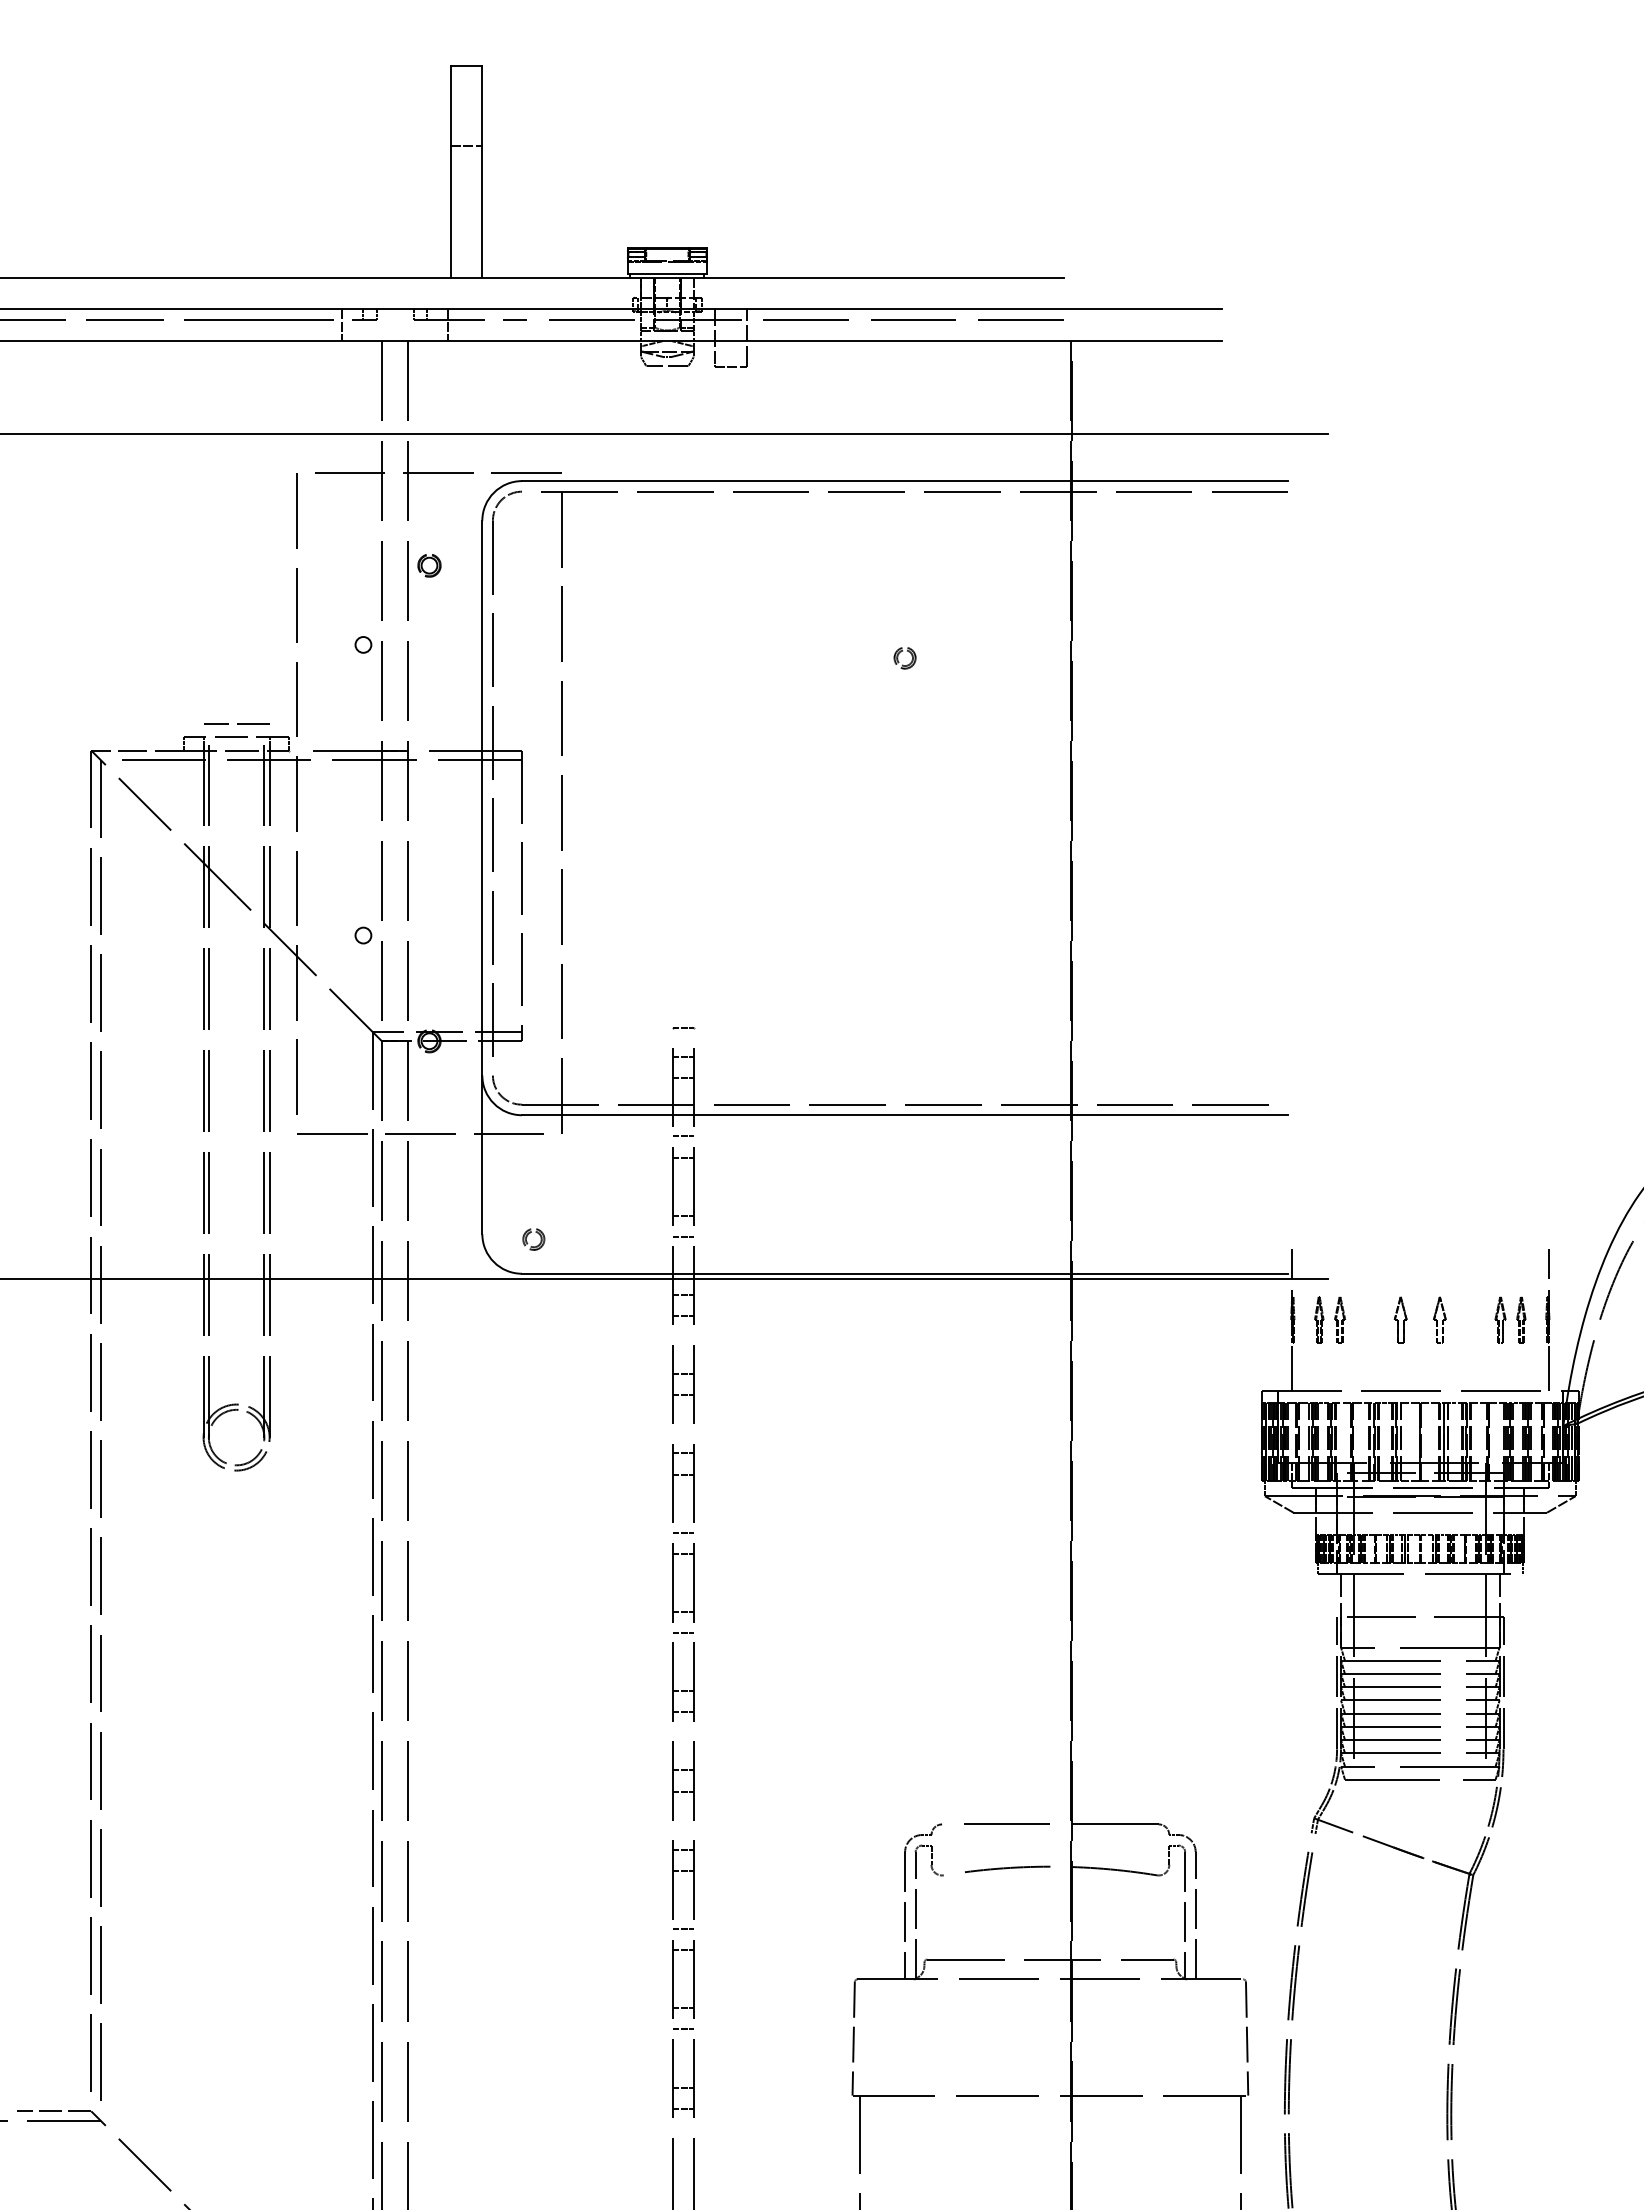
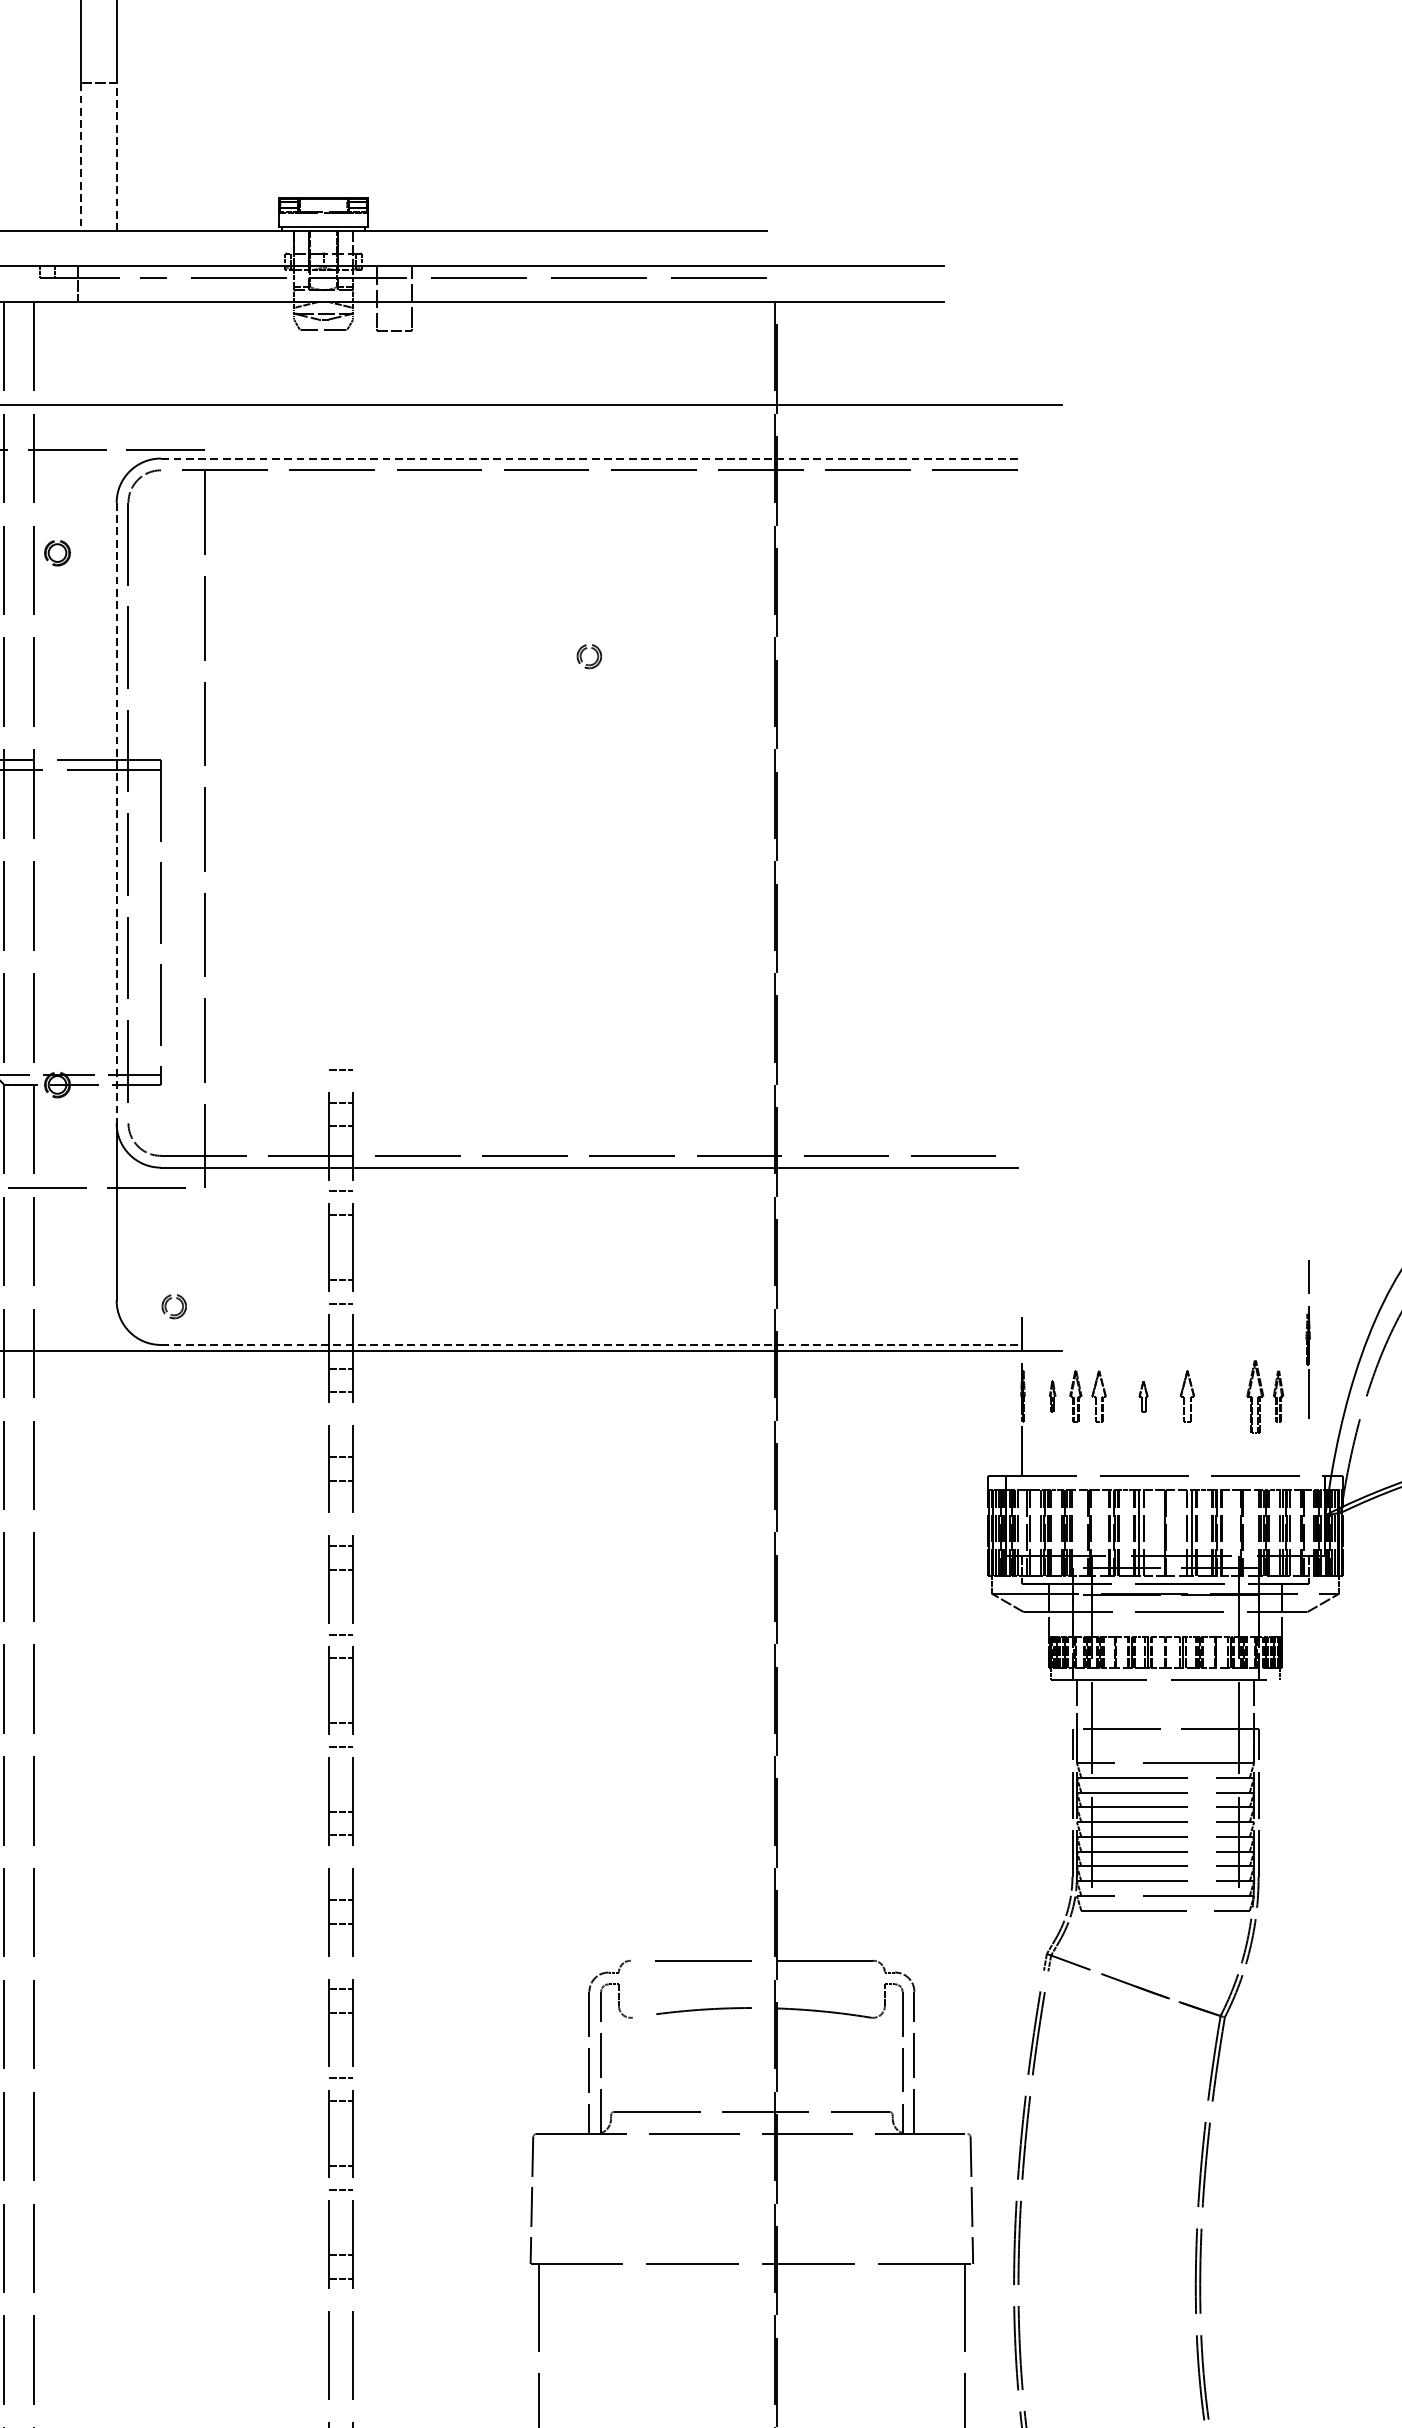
line: (482, 211) -> (116, 157), solid -> dashed
line: (450, 212) -> (81, 158), solid -> dashed
line: (904, 481) -> (588, 458), solid -> dashed
line: (482, 798) -> (116, 813), solid -> dashed
line: (904, 1273) -> (588, 1344), solid -> dashed
part: (1319, 1319) -> (1052, 1396), size x0.6
part: (1360, 1319) -> (1098, 1396), added
part: (1400, 1319) -> (1143, 1396), size x0.6
part: (1500, 1319) -> (1255, 1396), size x1.4
part: (1547, 1319) -> (1307, 1339), moved

